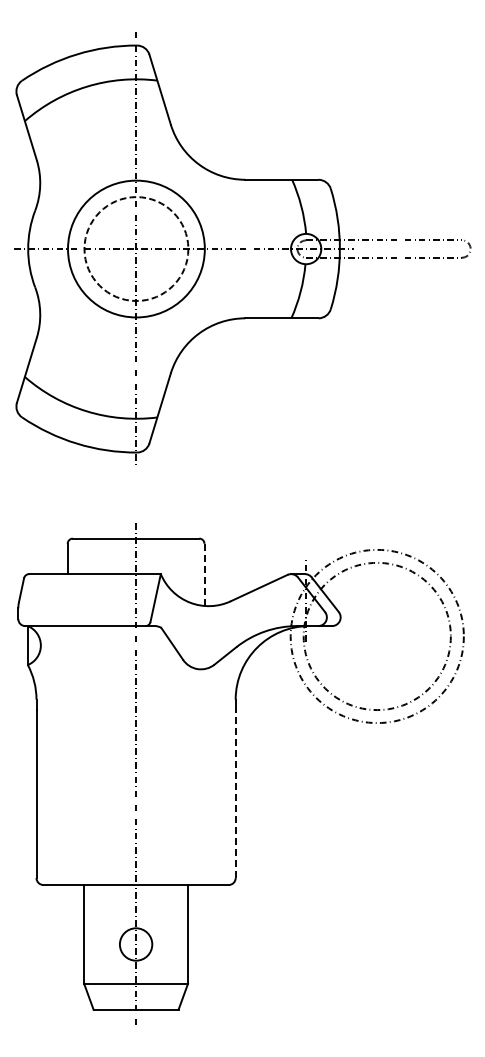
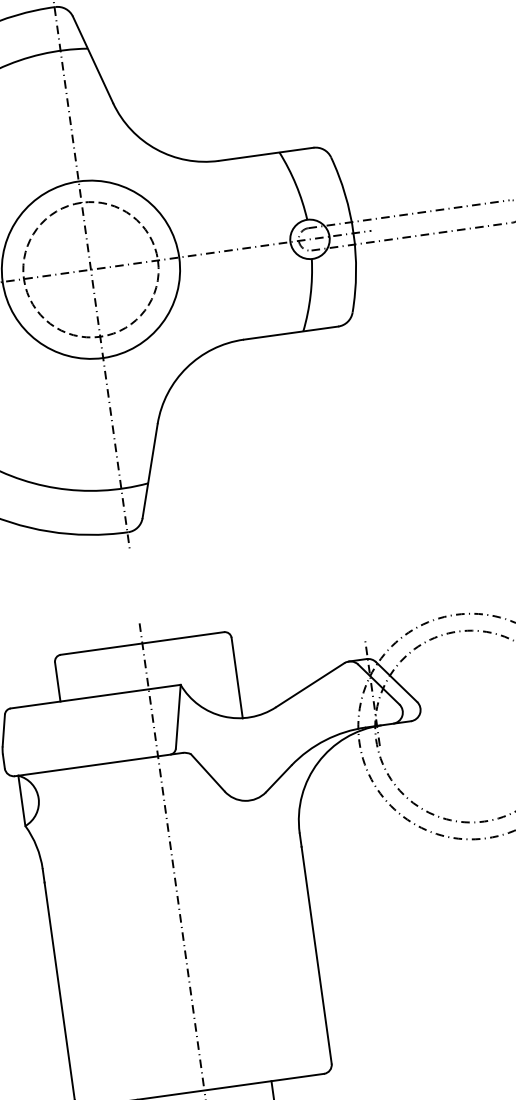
line: (204, 575) -> (237, 678), dashed -> solid
line: (235, 794) -> (316, 955), dashed -> solid

